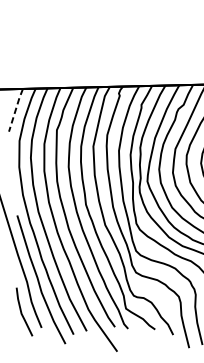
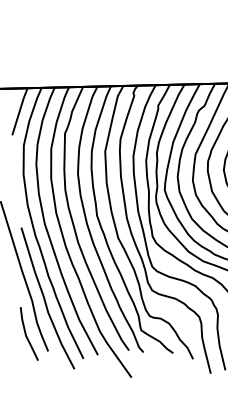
line: (15, 110) -> (19, 111), dashed -> solid

